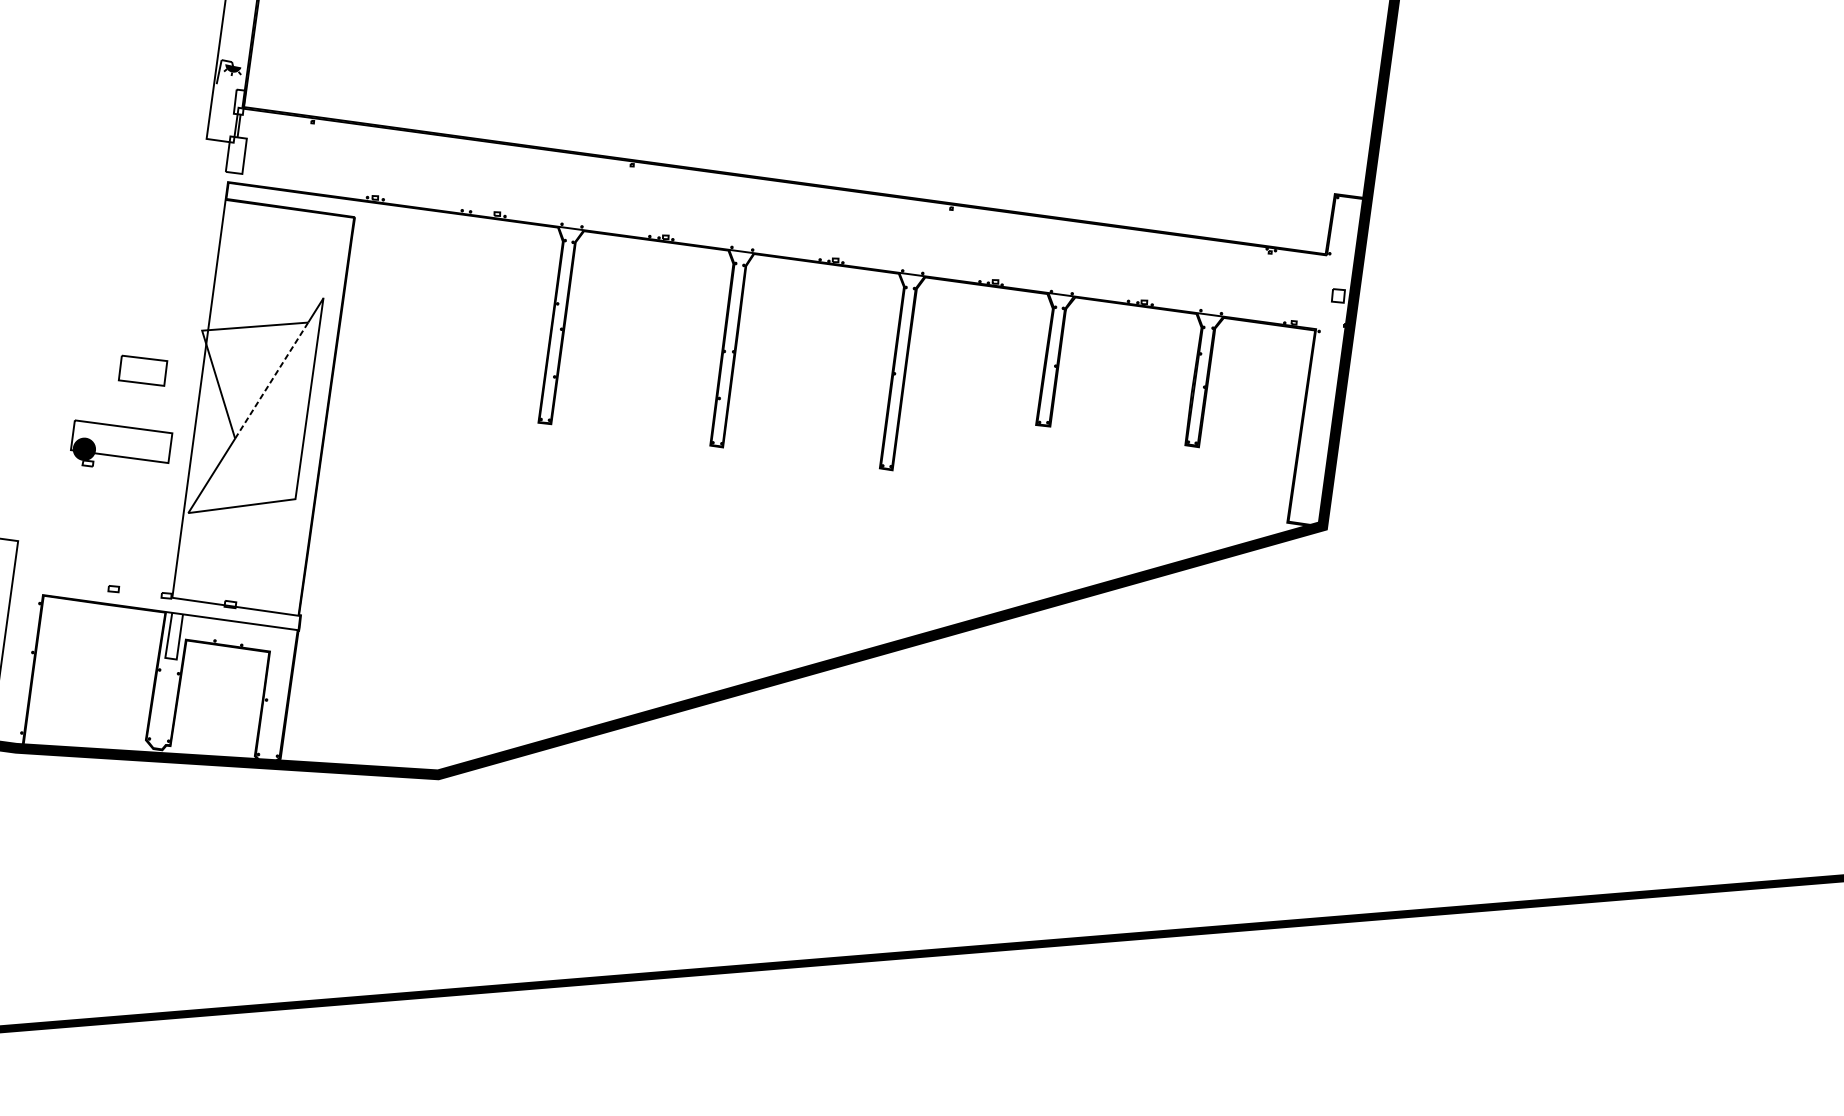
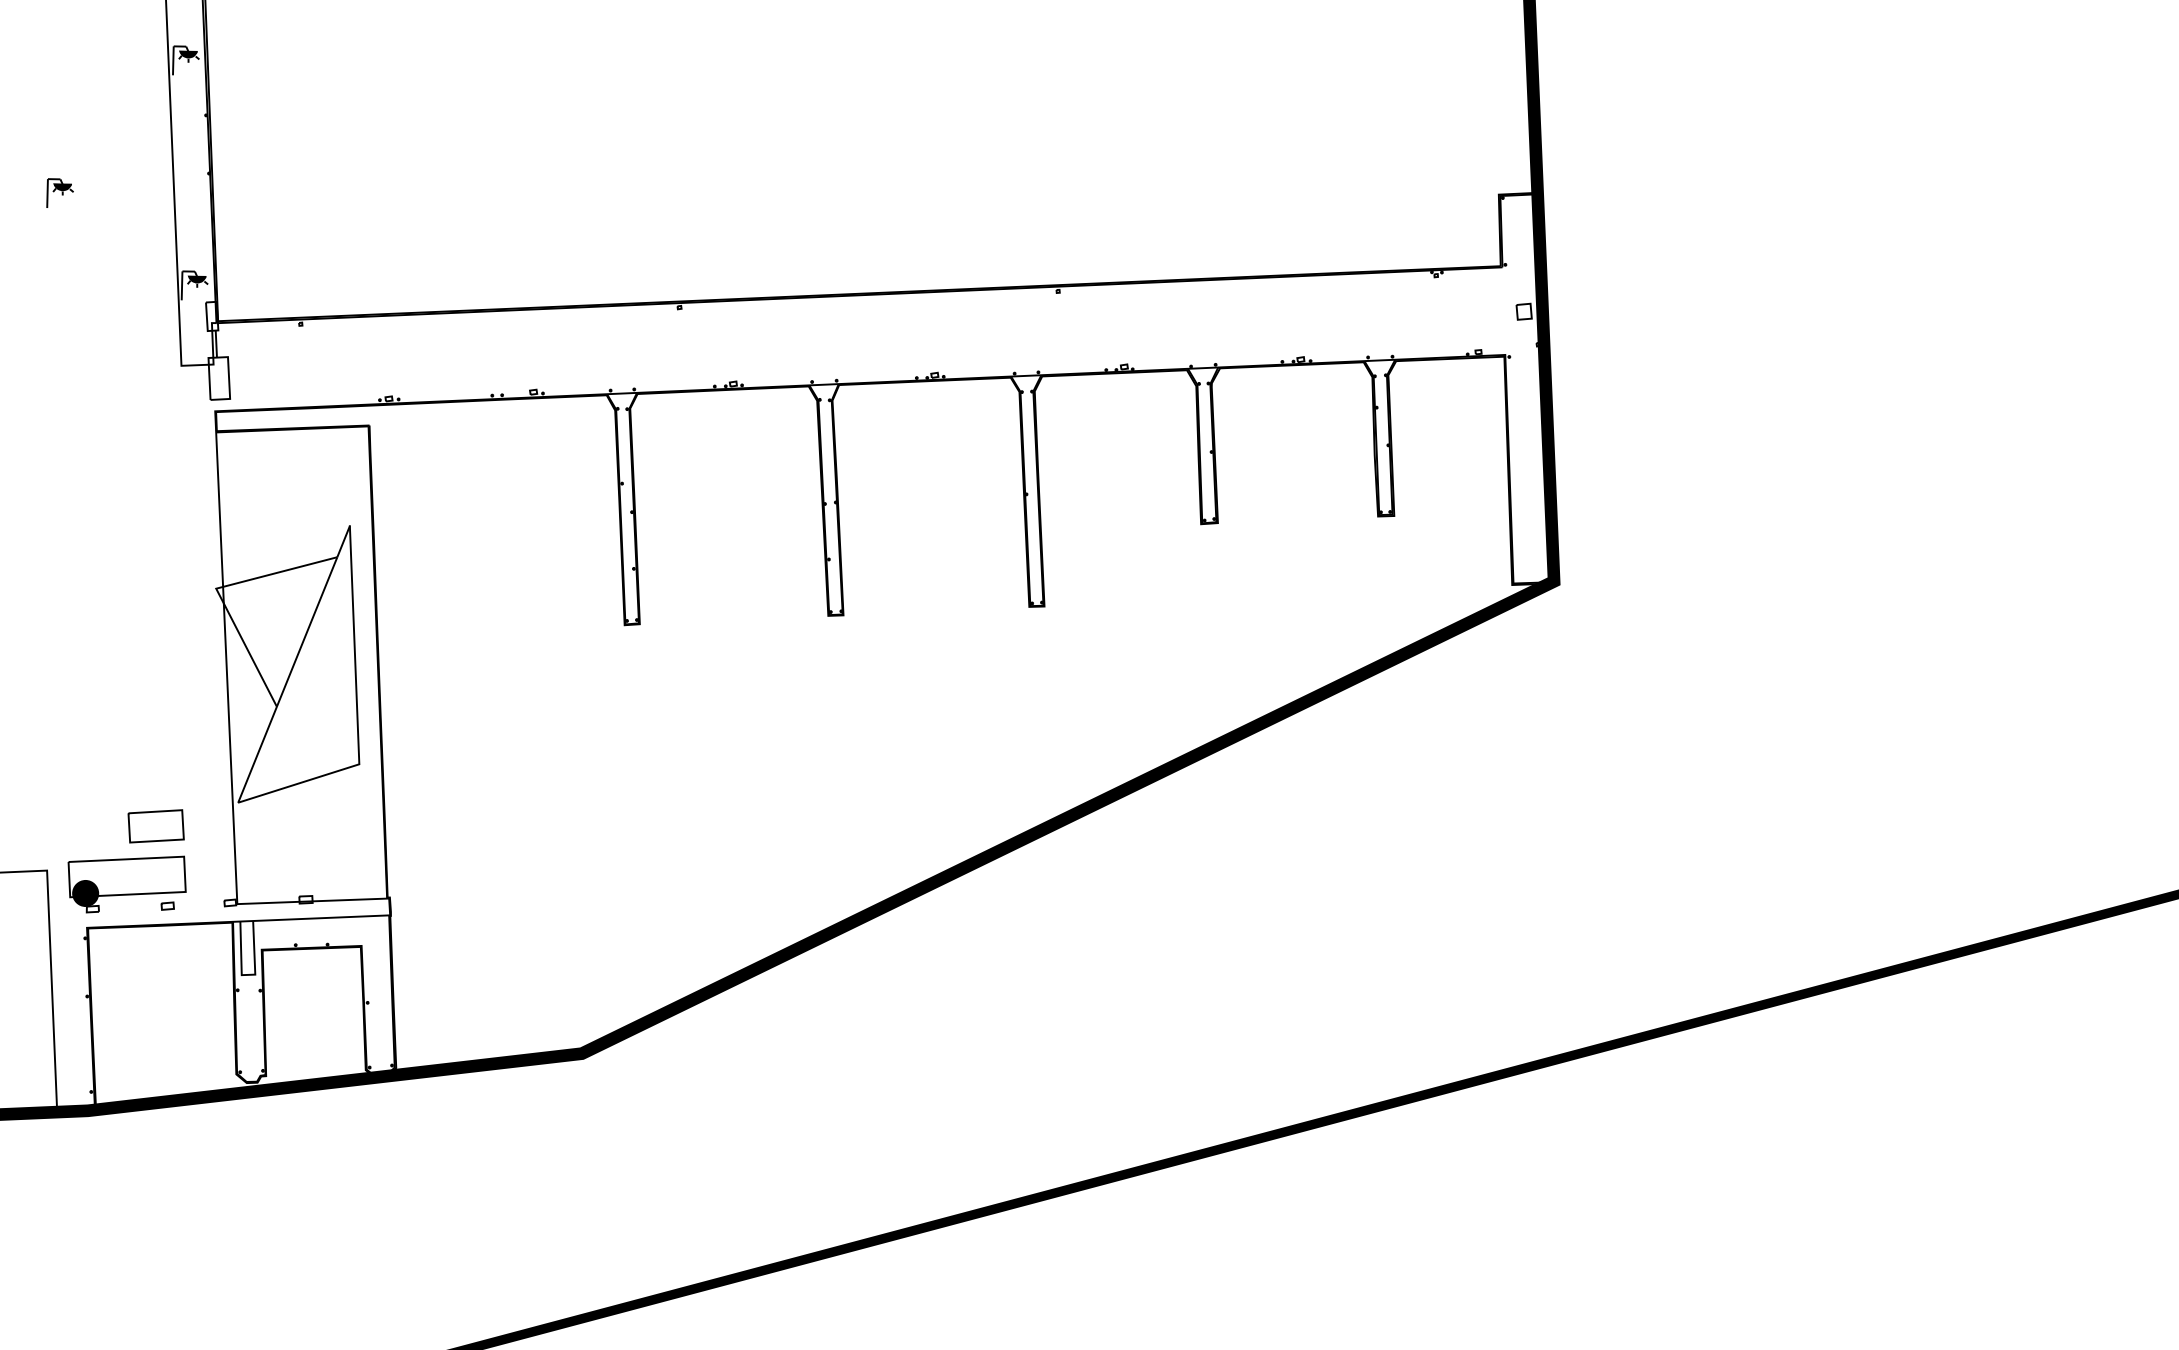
part: (142, 370) -> (155, 826), moved
line: (272, 380) -> (307, 631), dashed -> solid
part: (119, 447) -> (126, 884), moved

